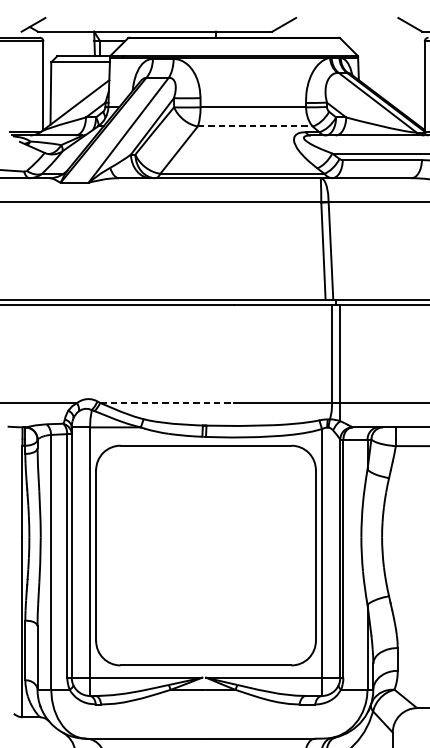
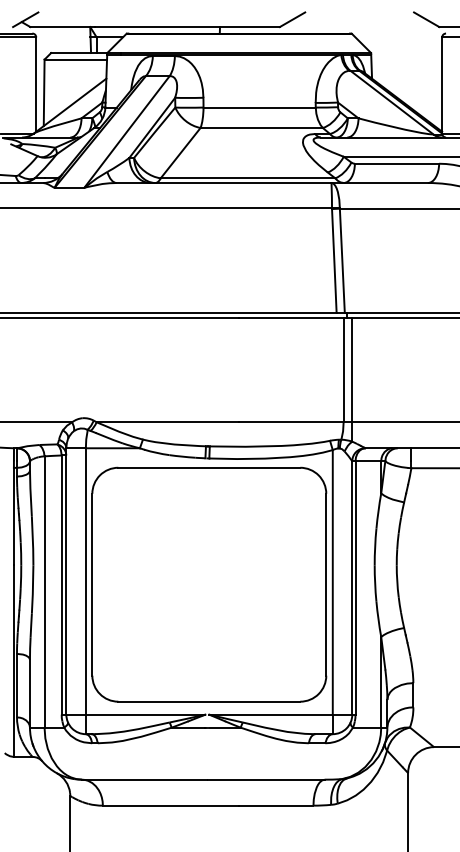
line: (255, 126) -> (262, 127), dashed -> solid
line: (167, 403) -> (168, 422), dashed -> solid

